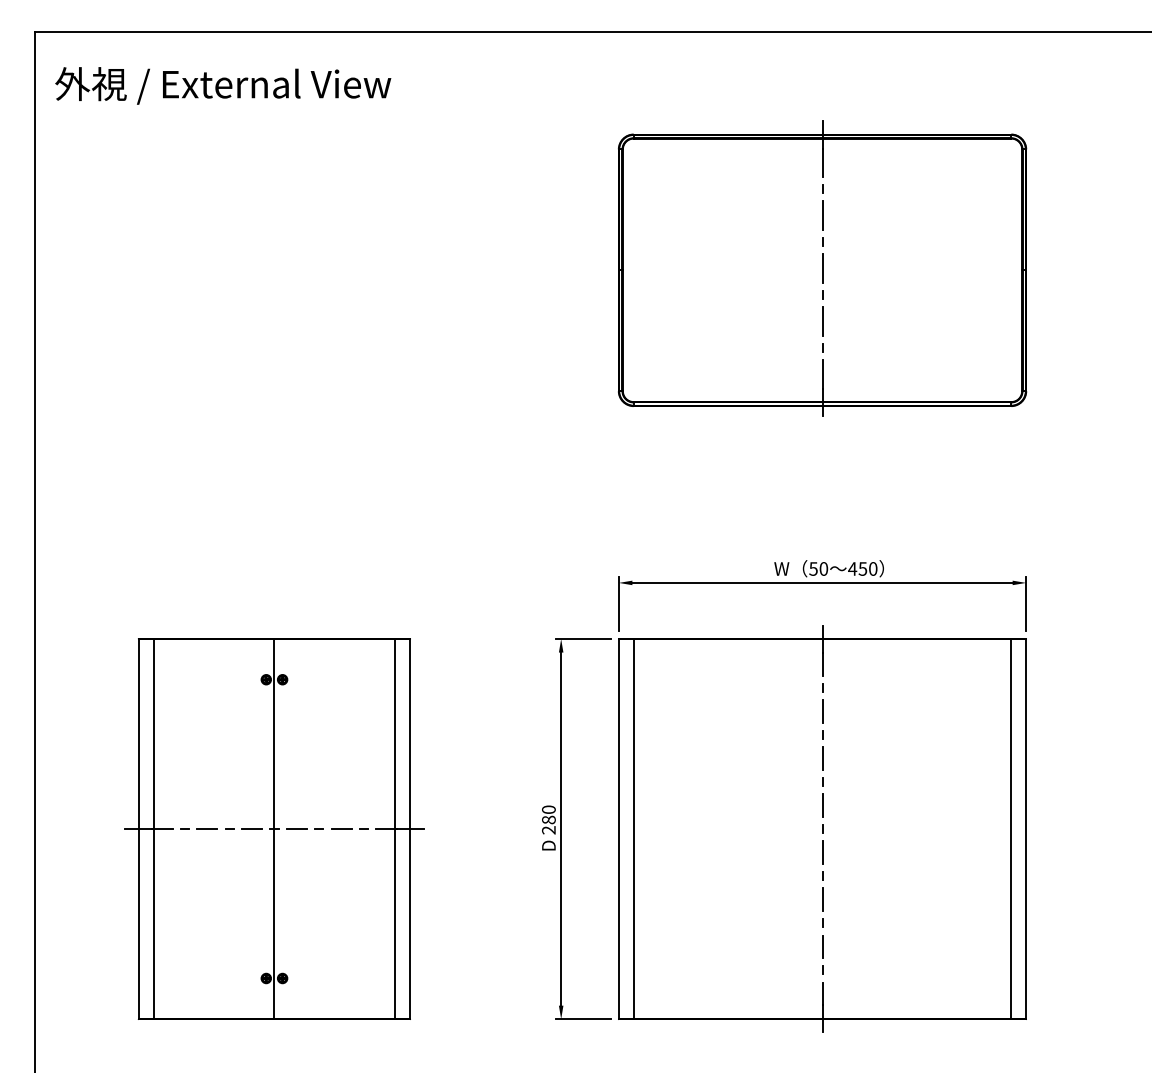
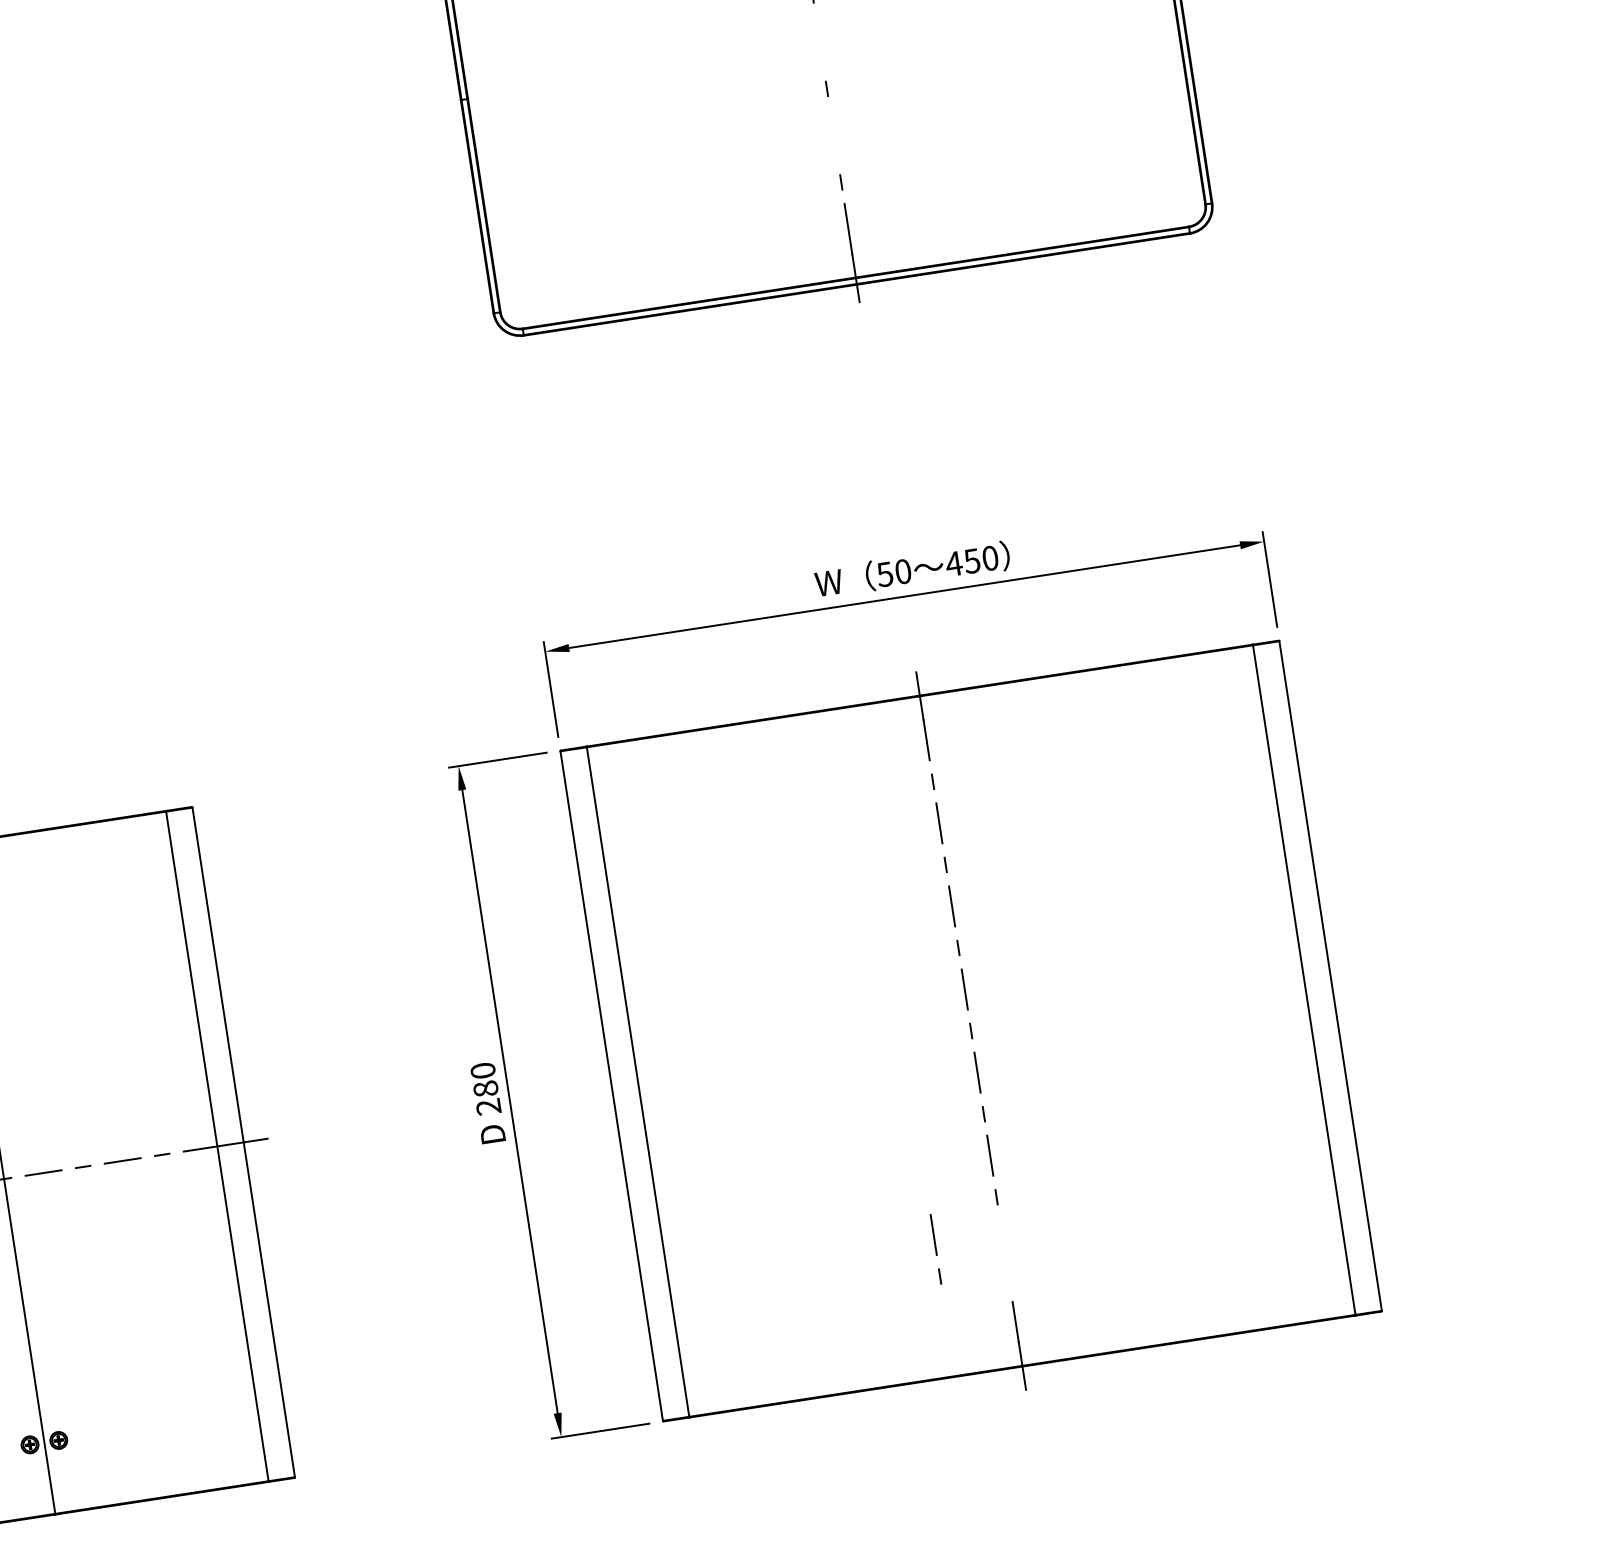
line: (822, 268) -> (819, 41), removed
line: (822, 321) -> (834, 135), removed
line: (822, 954) -> (935, 1248), moved

